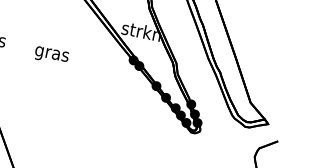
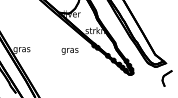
text: (50, 55) -> (69, 51), moved

